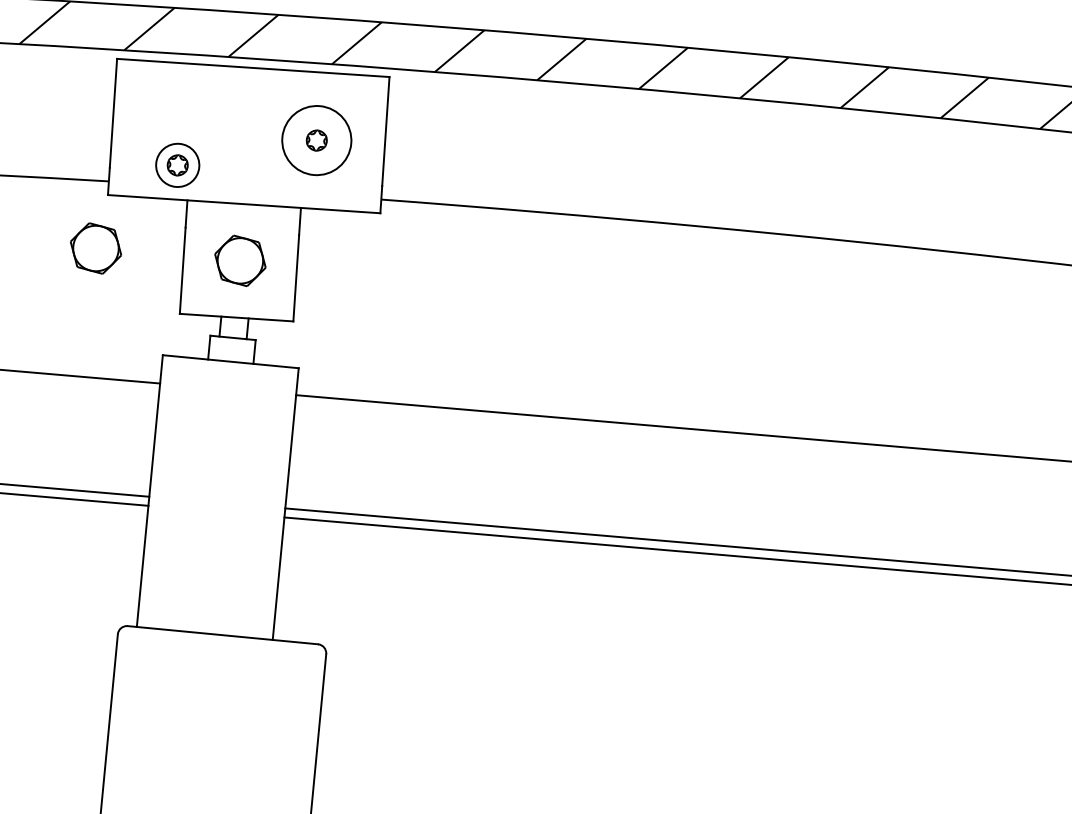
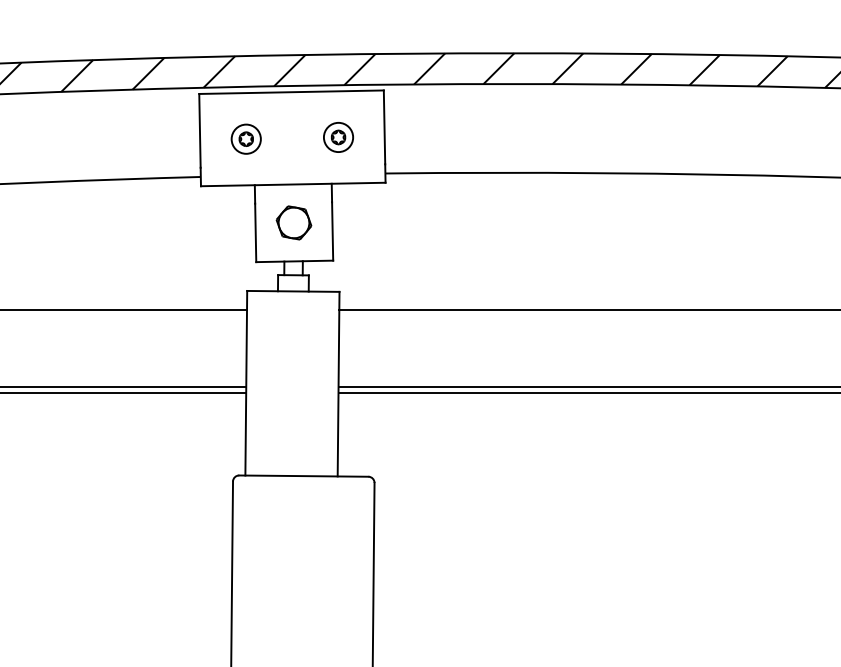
circle: (316, 140) -> (338, 137), size x0.62
part: (176, 164) -> (245, 138), moved
part: (95, 247) -> (195, 222), removed

